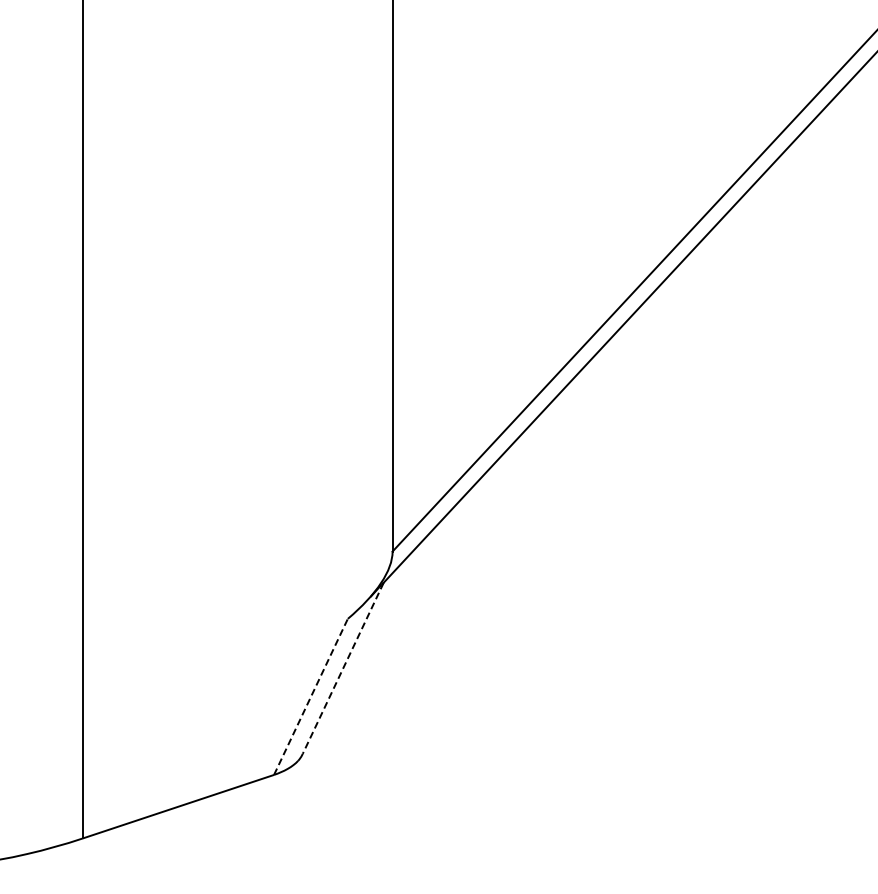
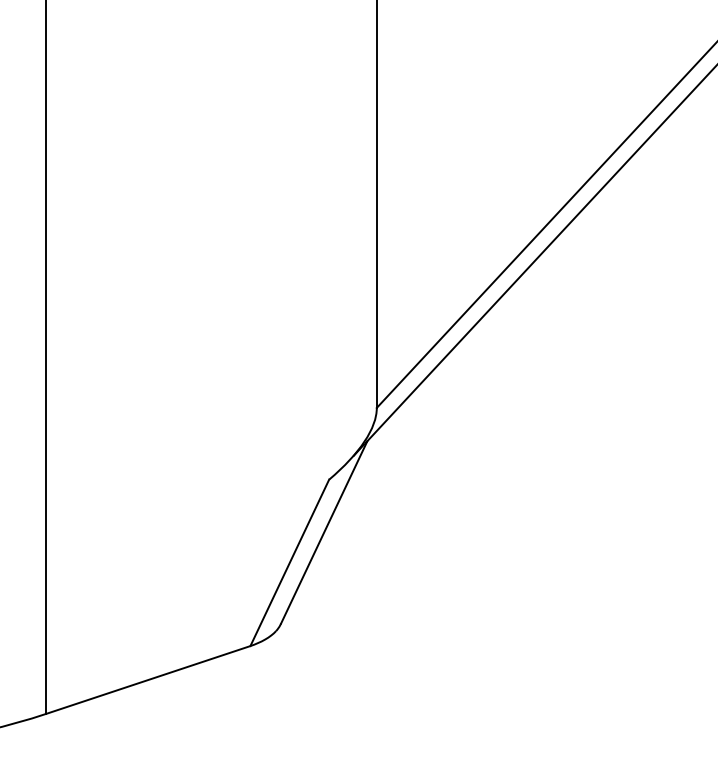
line: (343, 668) -> (324, 532), dashed -> solid
line: (311, 696) -> (290, 562), dashed -> solid

